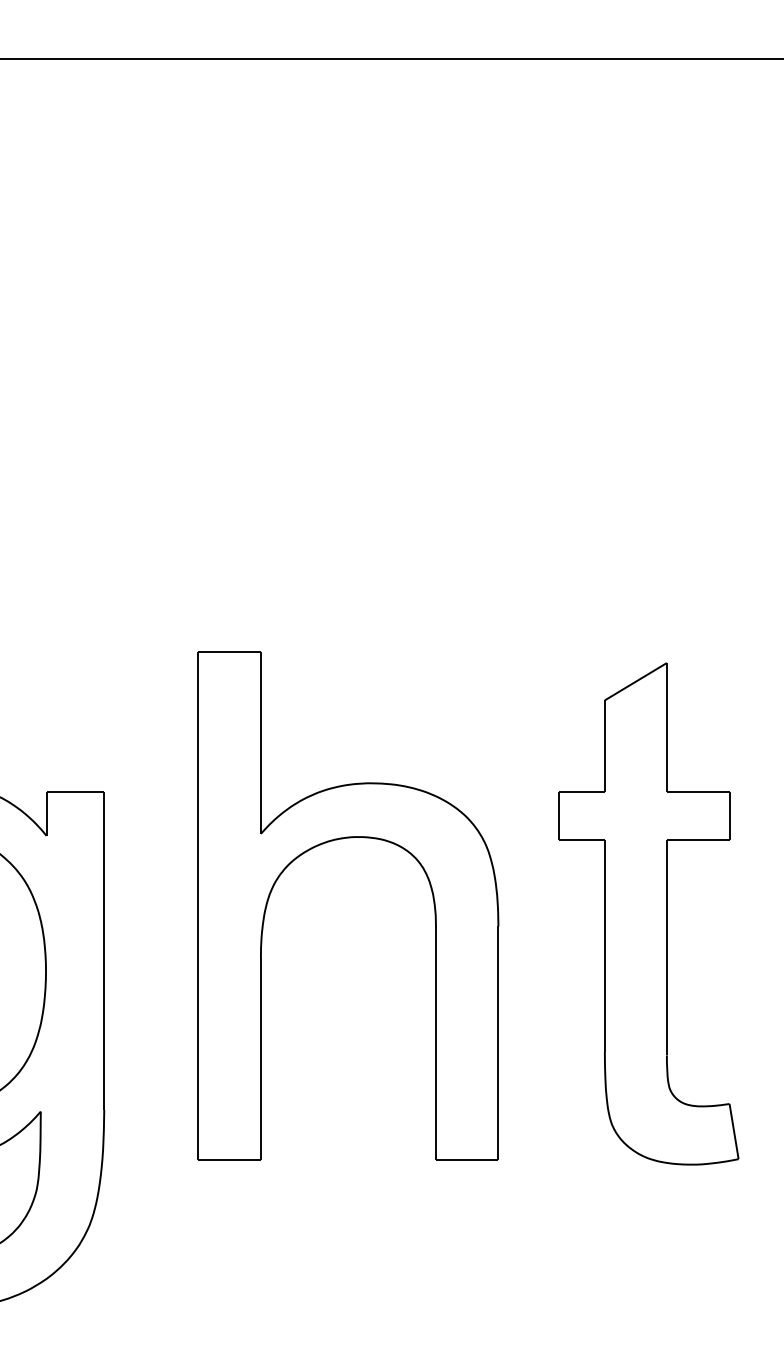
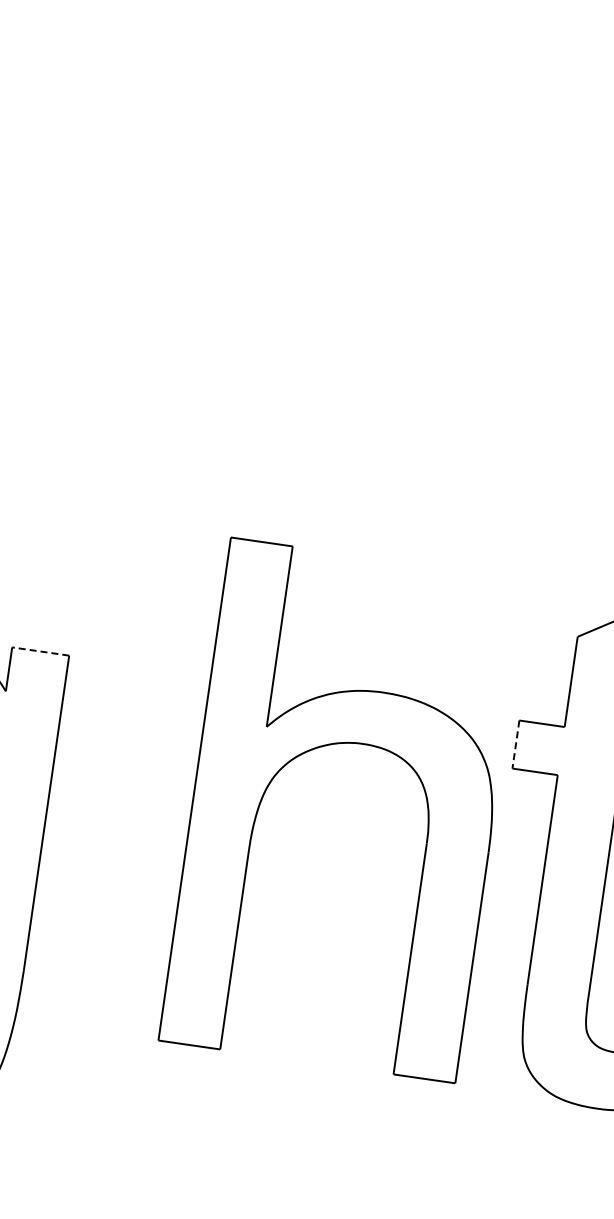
line: (75, 791) -> (40, 651), solid -> dashed
line: (559, 816) -> (516, 745), solid -> dashed
part: (326, 843) -> (330, 745), moved

